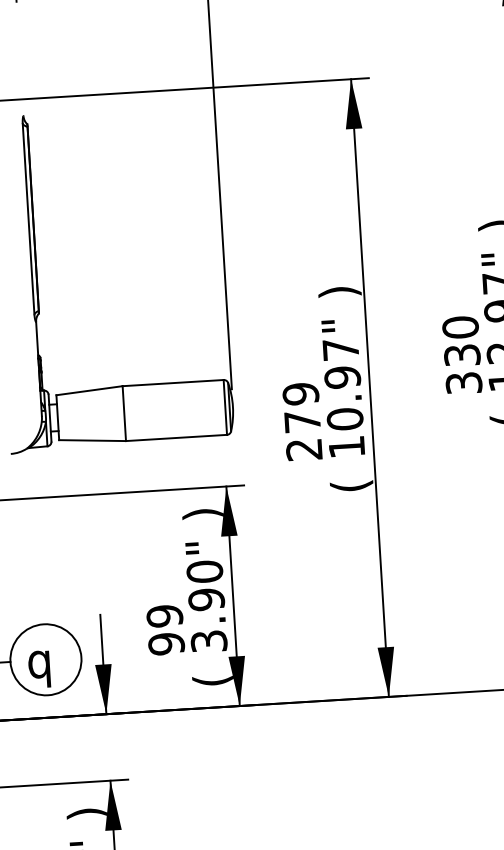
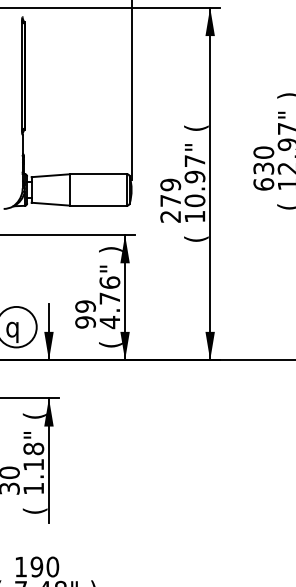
text: (339, 290) -> (196, 127), ) -> (
text: (463, 383) -> (263, 184), 330 -> 630
text: (206, 606) -> (109, 302), 3.90" -> 4.76"
text: (86, 812) -> (34, 415), ) -> (

